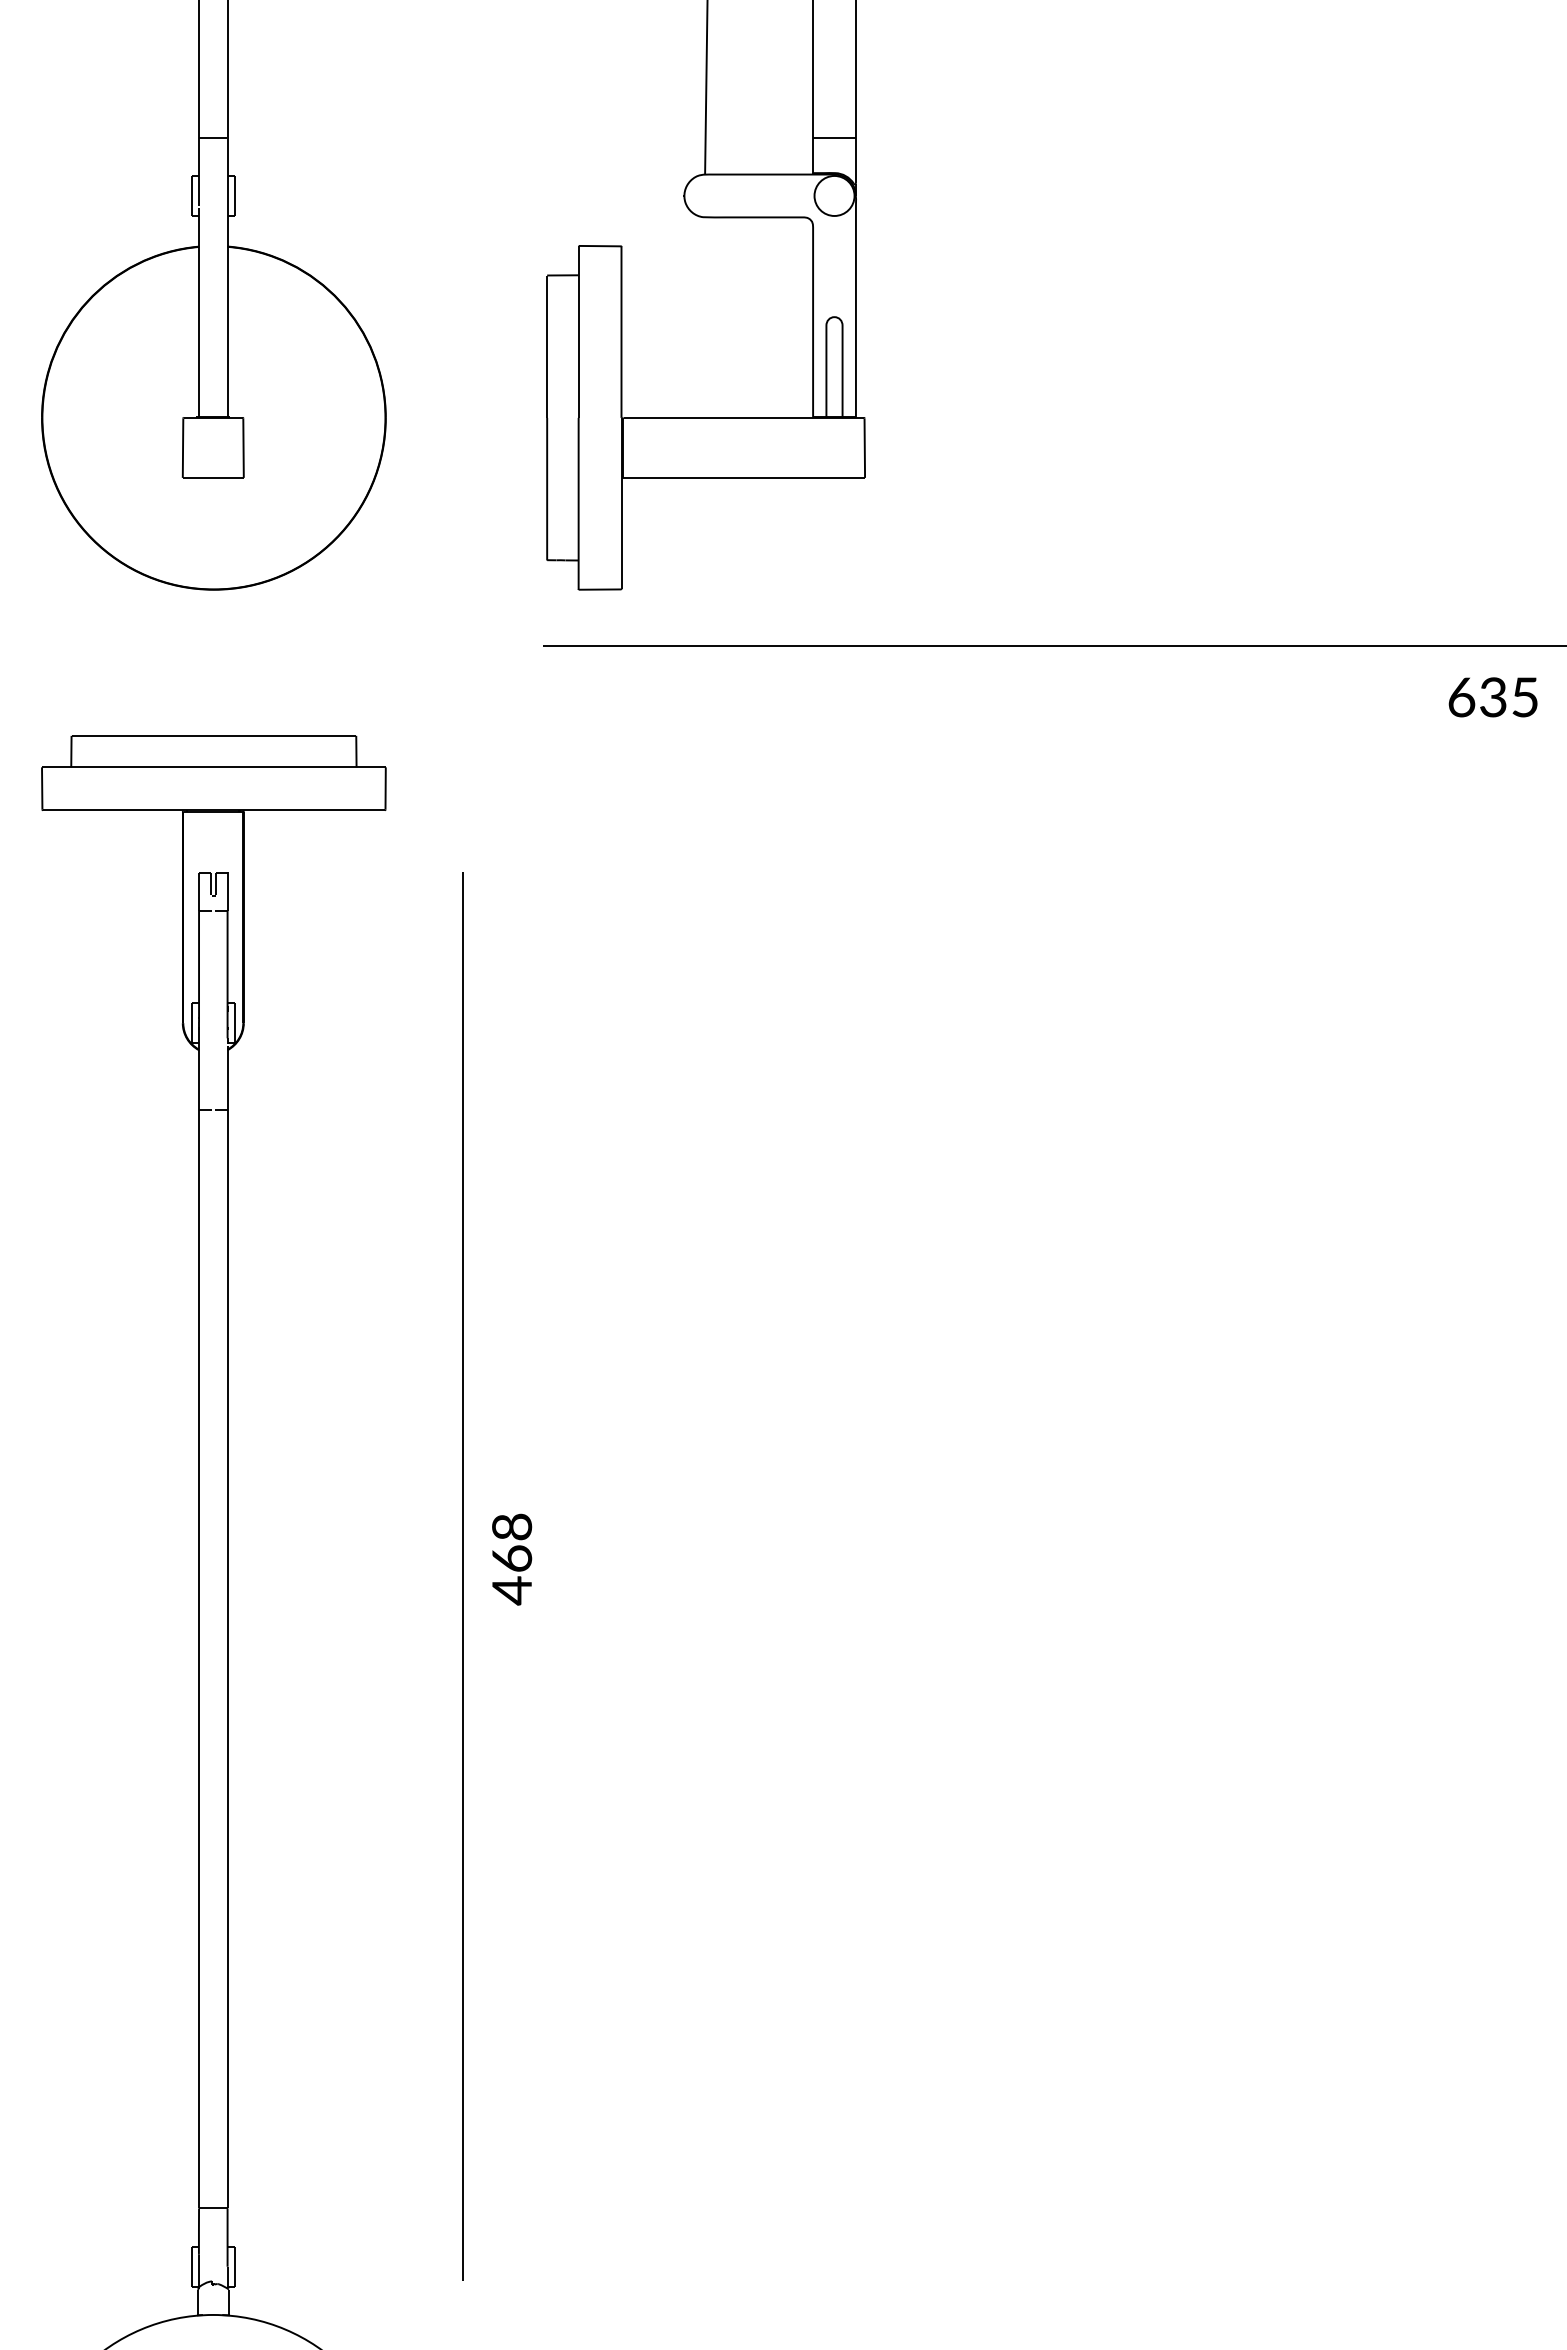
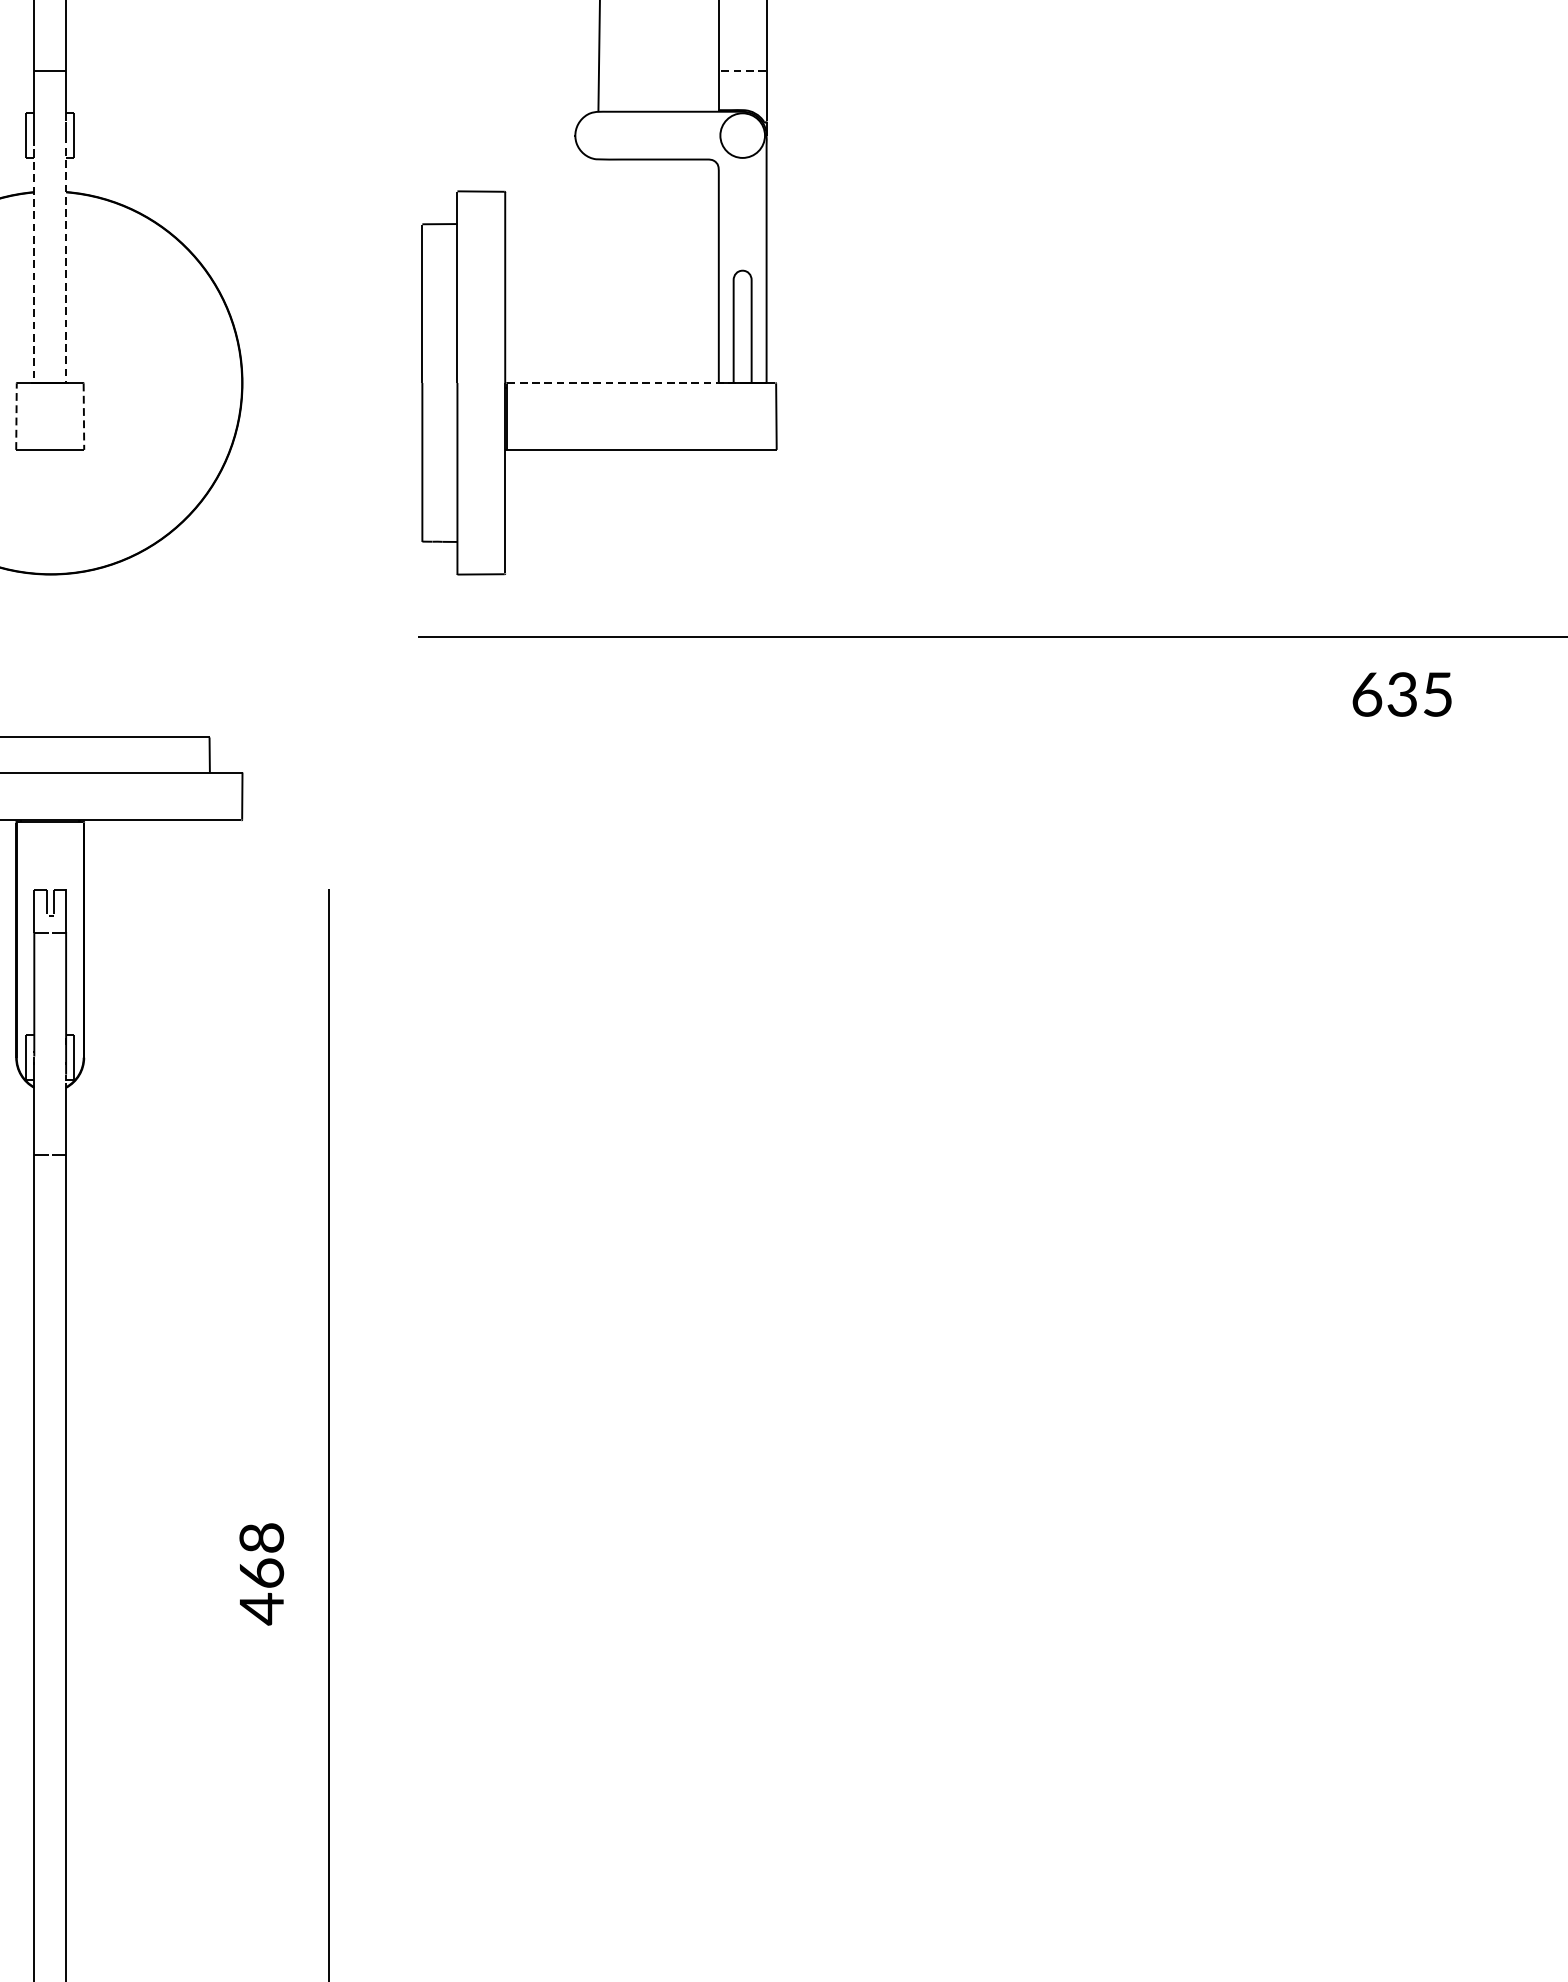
line: (834, 137) -> (742, 70), solid -> dashed
line: (227, 306) -> (66, 258), solid -> dashed
line: (199, 313) -> (34, 266), solid -> dashed
line: (729, 417) -> (625, 382), solid -> dashed
line: (183, 448) -> (16, 417), solid -> dashed
line: (243, 448) -> (83, 417), solid -> dashed
text: (1492, 697) -> (1401, 694), moved
text: (512, 1559) -> (262, 1574), moved

